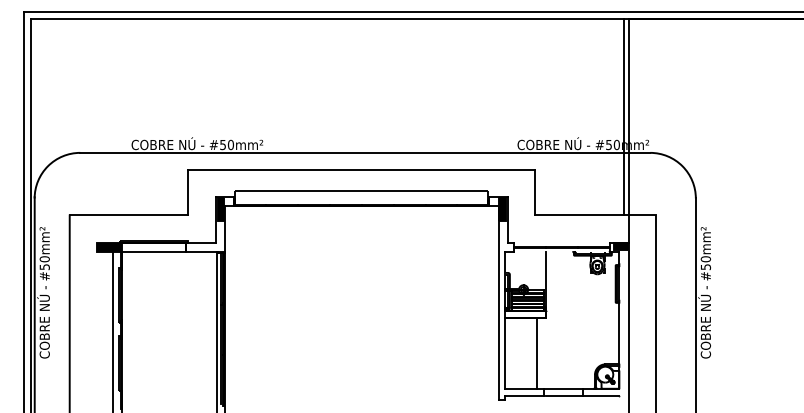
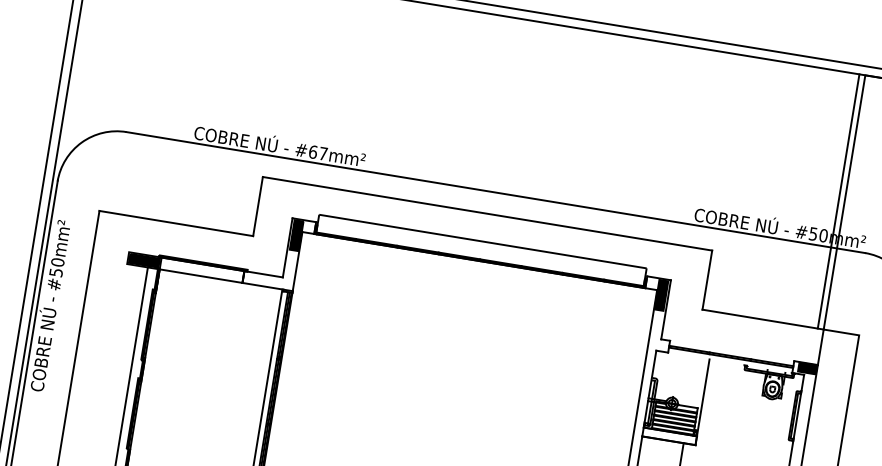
text: (226, 144) -> (317, 152), #50mm² -> #67mm²

